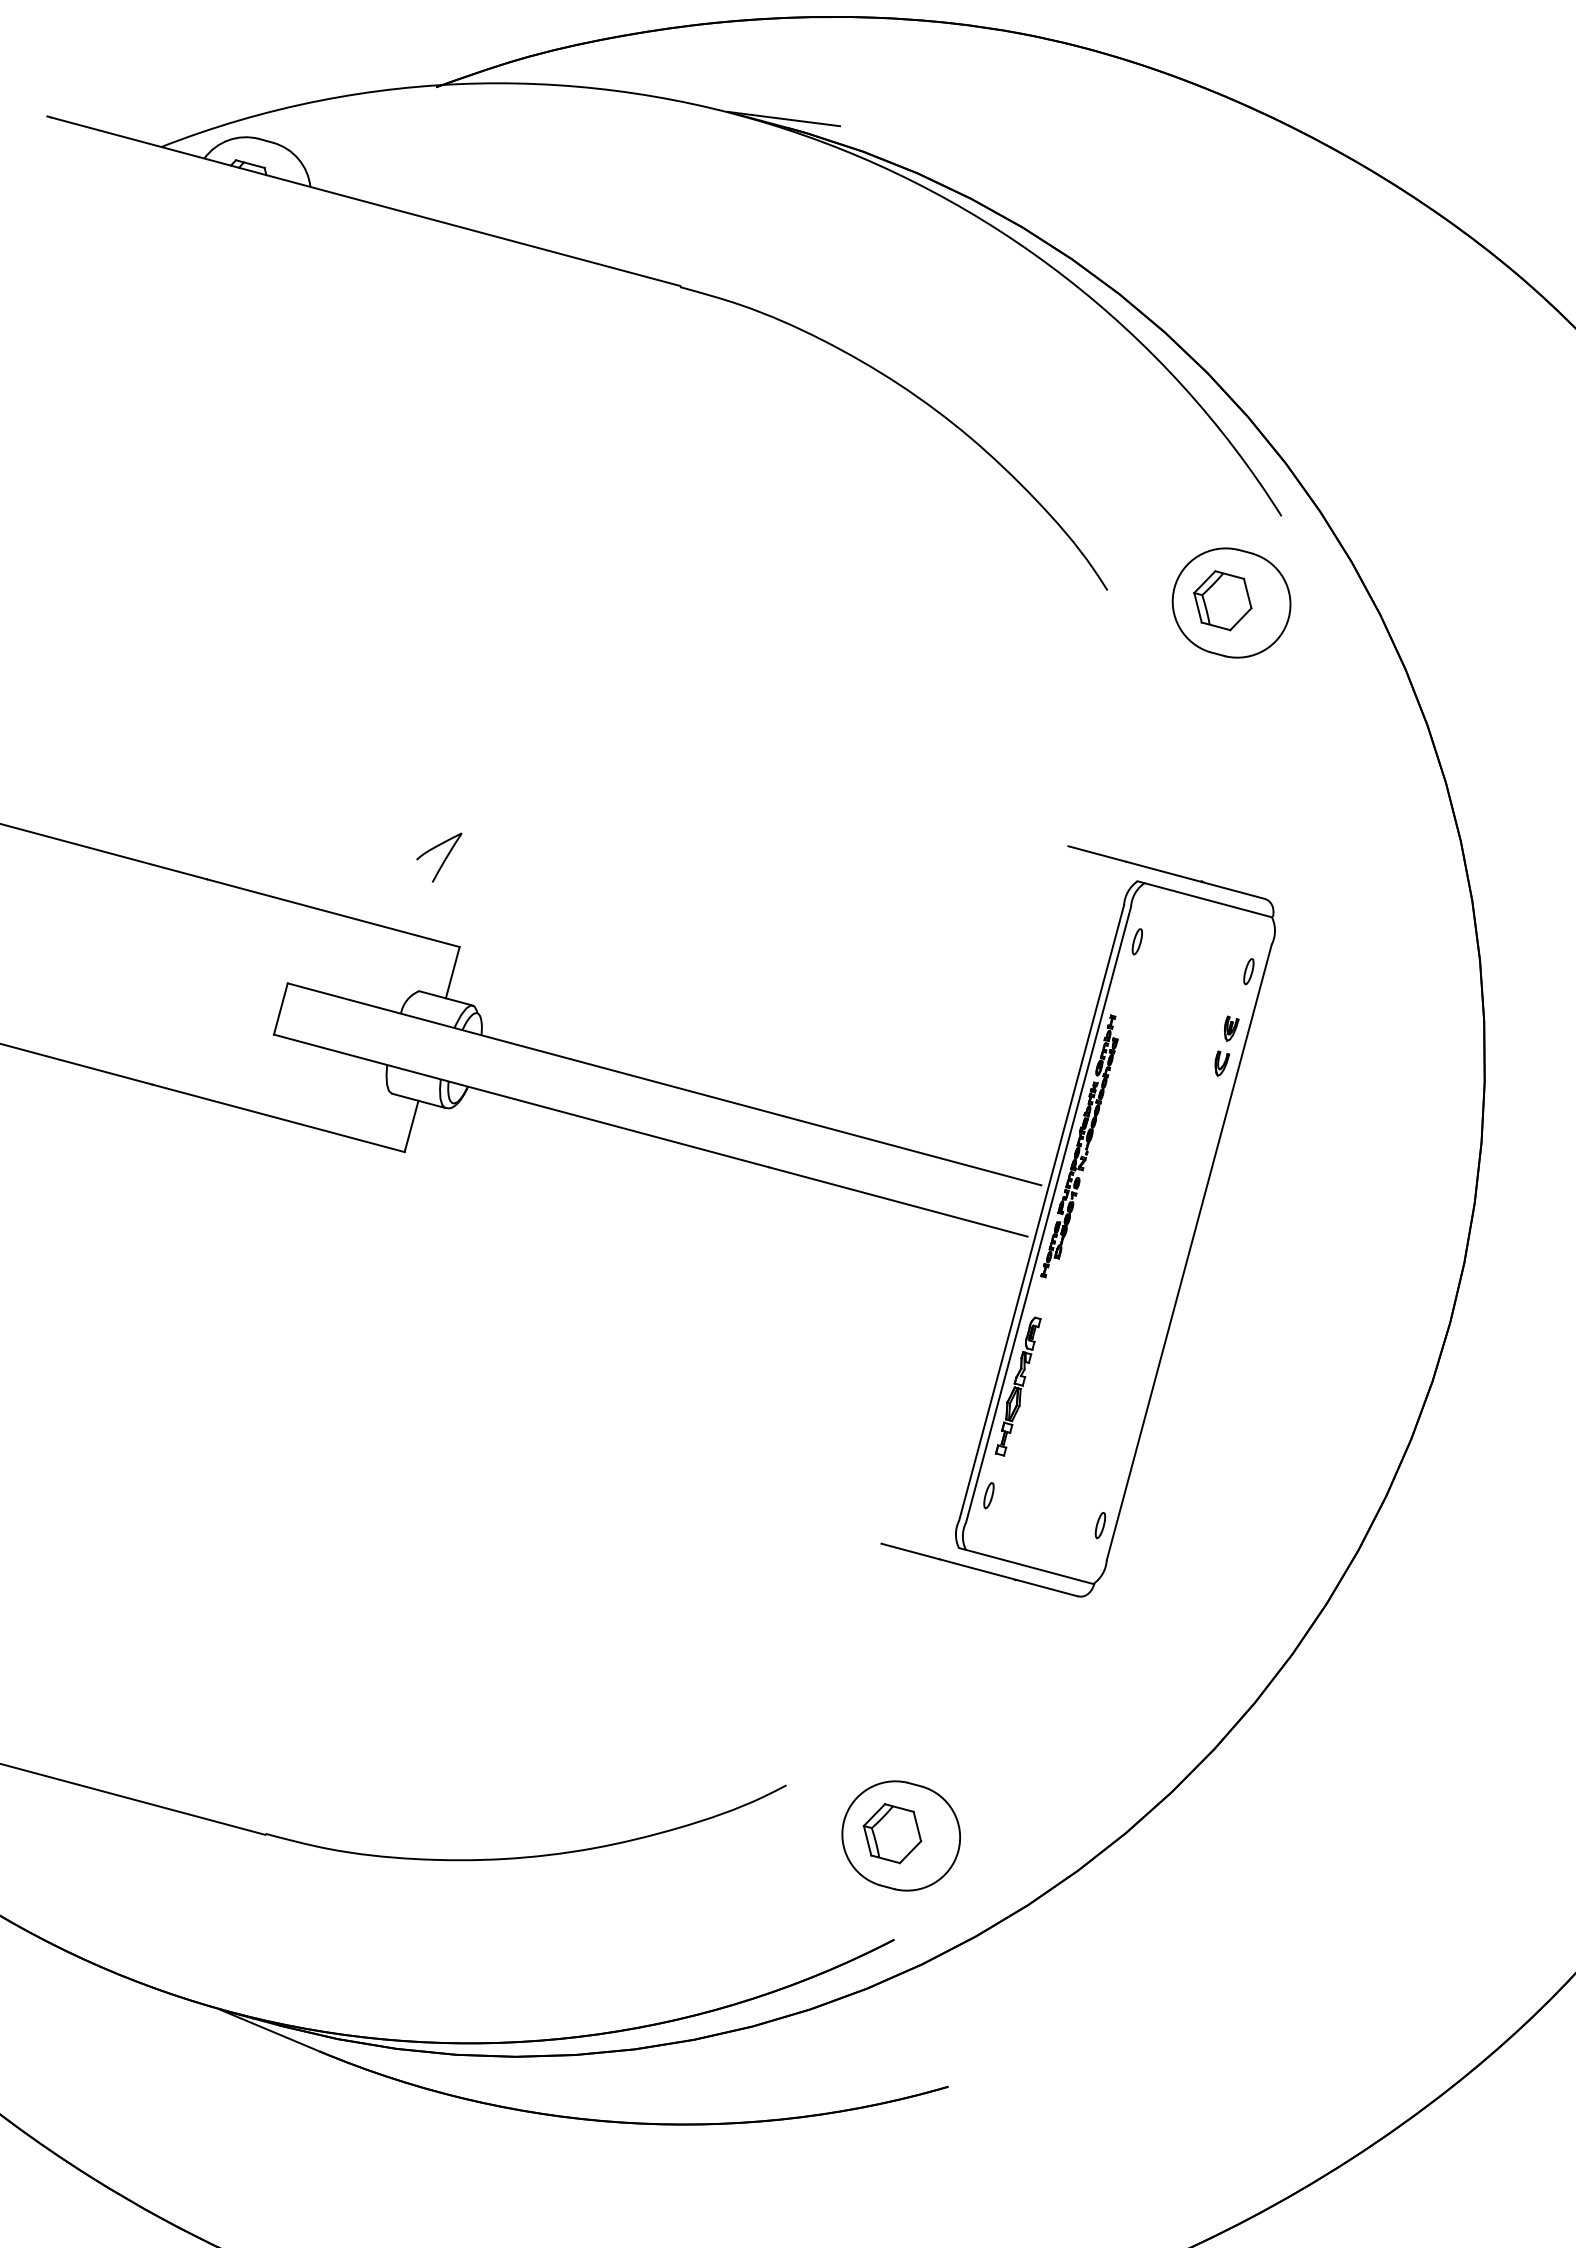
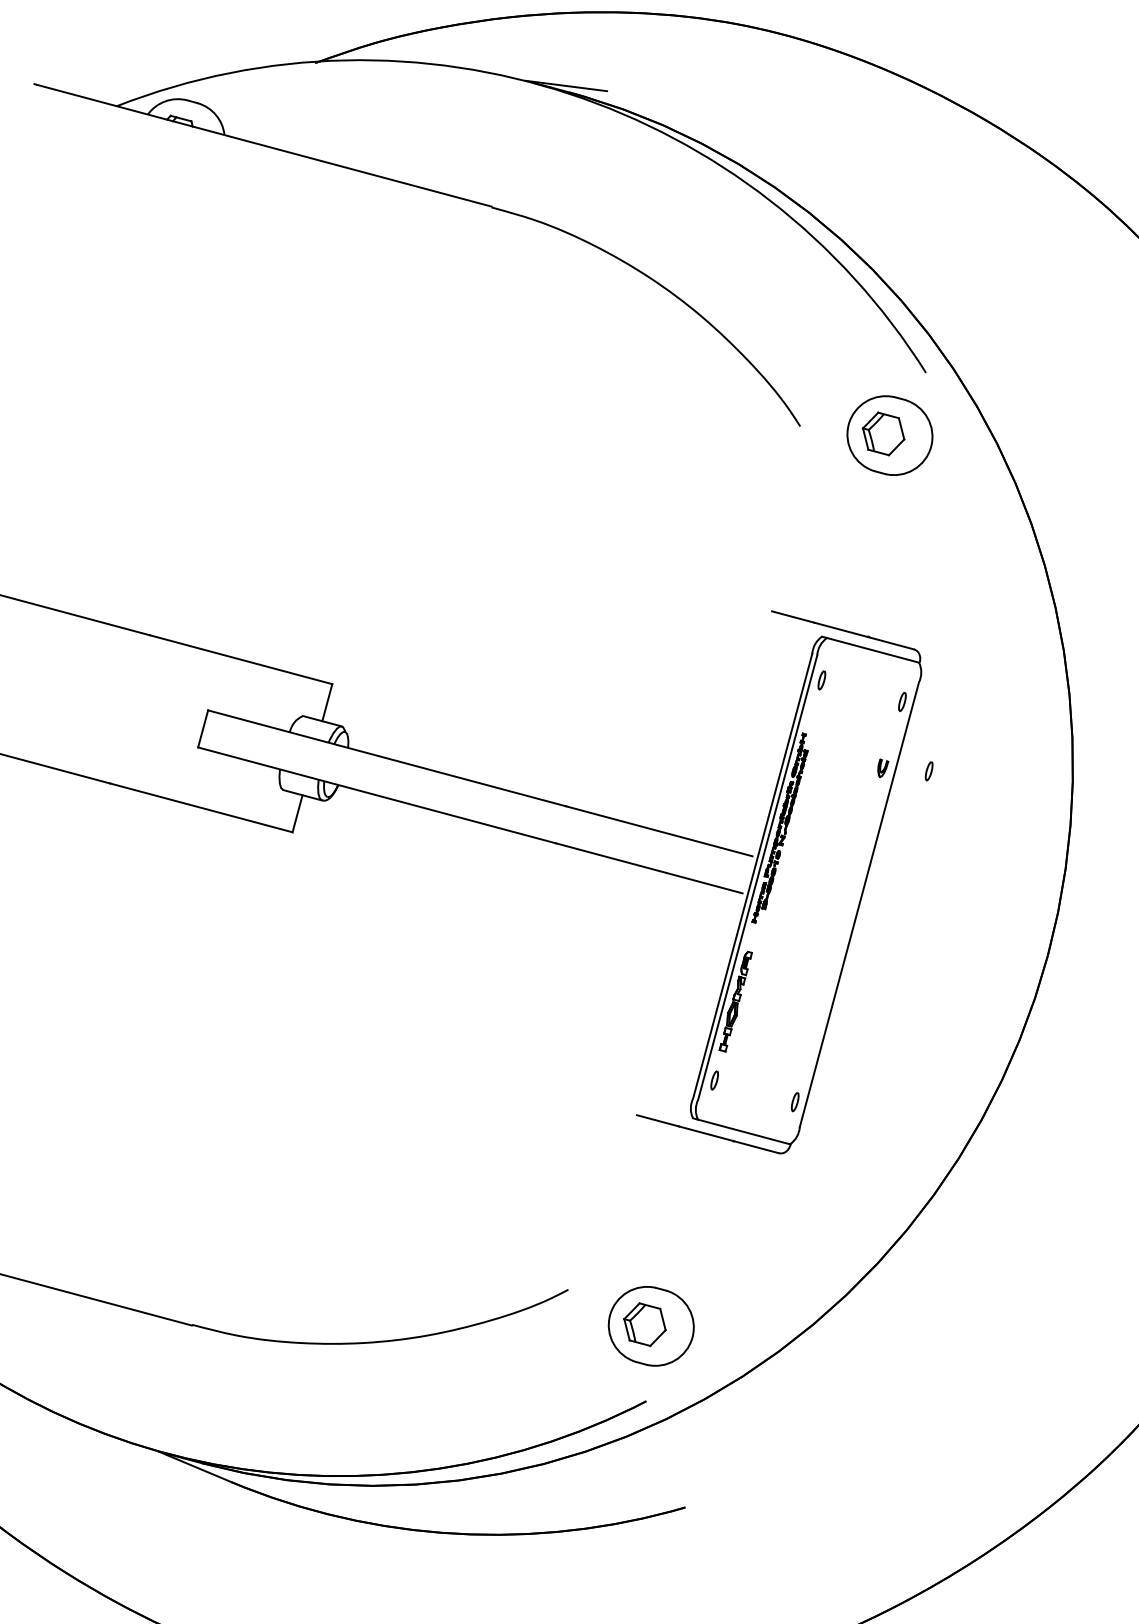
part: (439, 857) -> (317, 619), removed
part: (1231, 1028) -> (889, 743), removed
part: (1285, 1067) -> (928, 771), added

